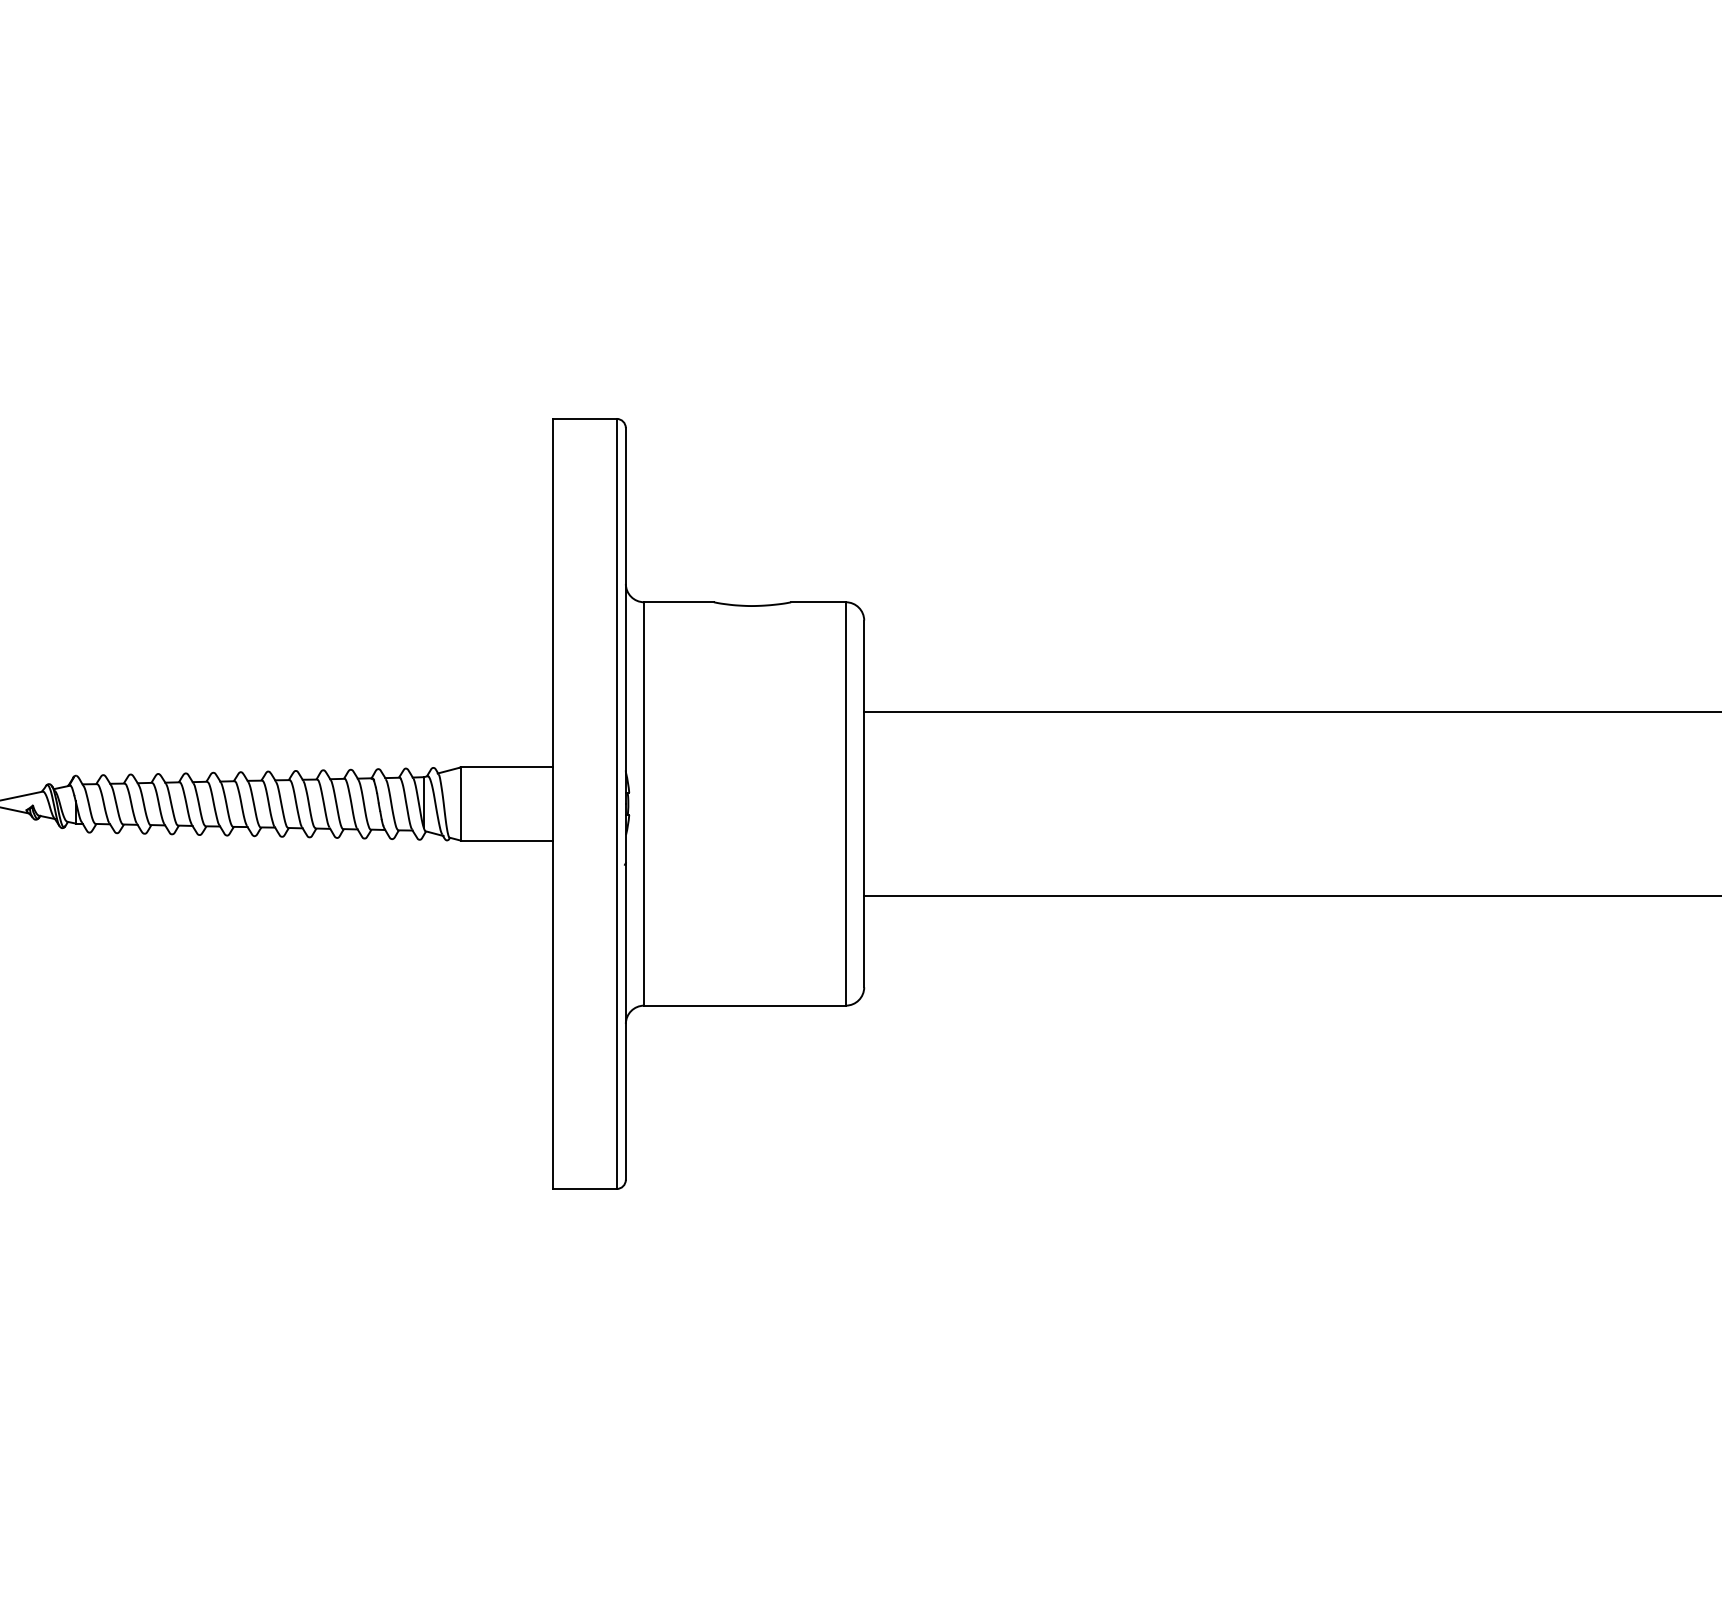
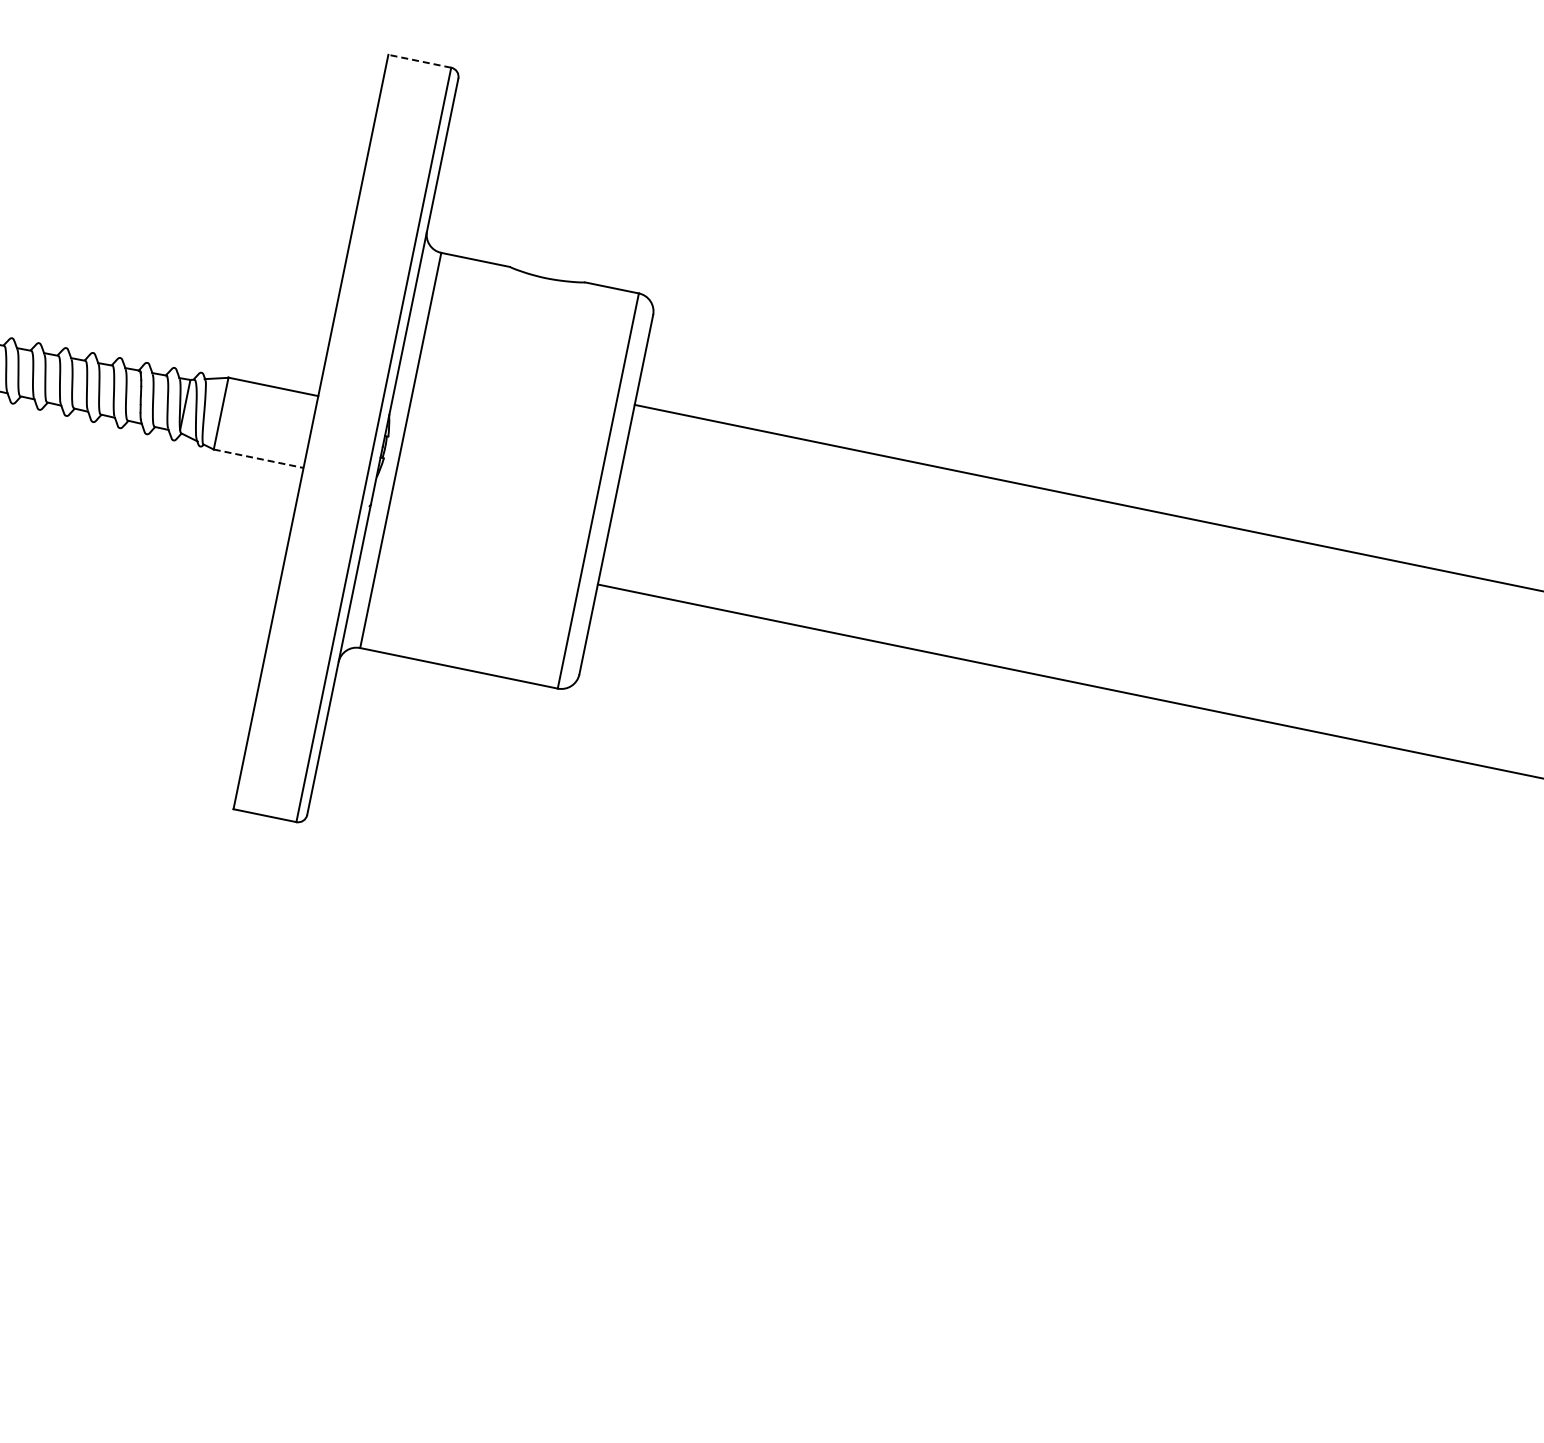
line: (584, 418) -> (419, 60), solid -> dashed
line: (506, 840) -> (258, 458), solid -> dashed

